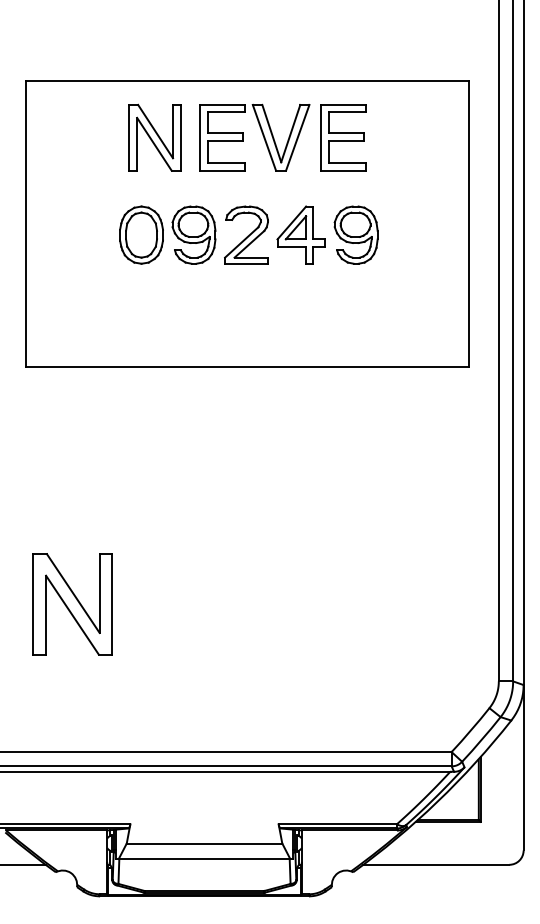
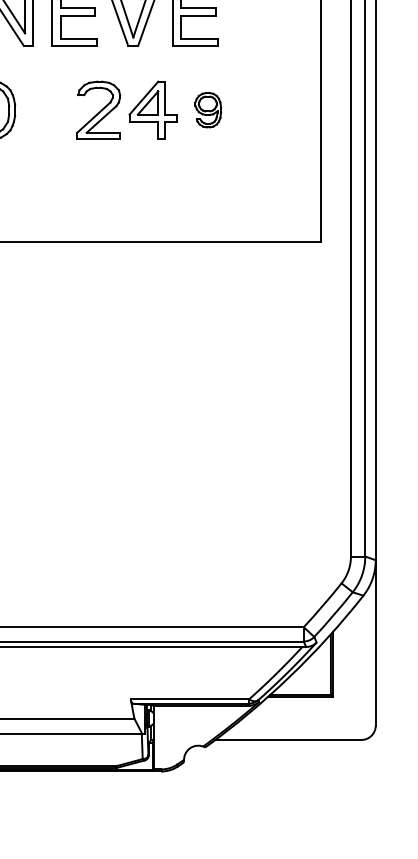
part: (193, 234) -> (45, 109), removed
part: (355, 234) -> (207, 109), size x0.6

